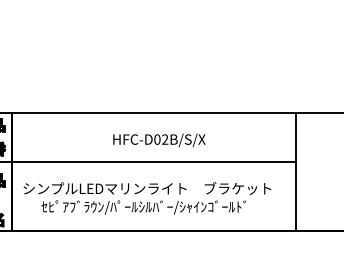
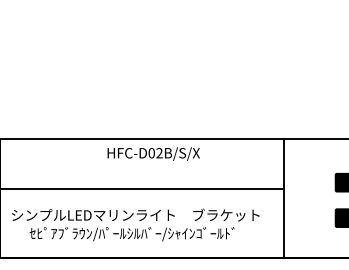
text: (159, 139) -> (153, 153), moved

